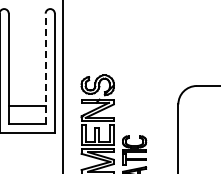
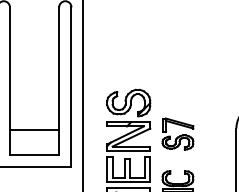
line: (45, 68) -> (58, 80), dashed -> solid
part: (134, 108) -> (177, 134), added

